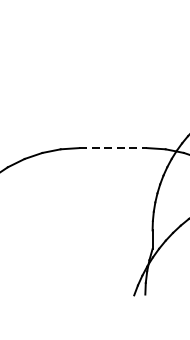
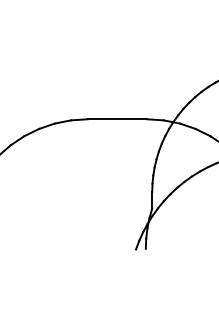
line: (113, 148) -> (117, 119), dashed -> solid

